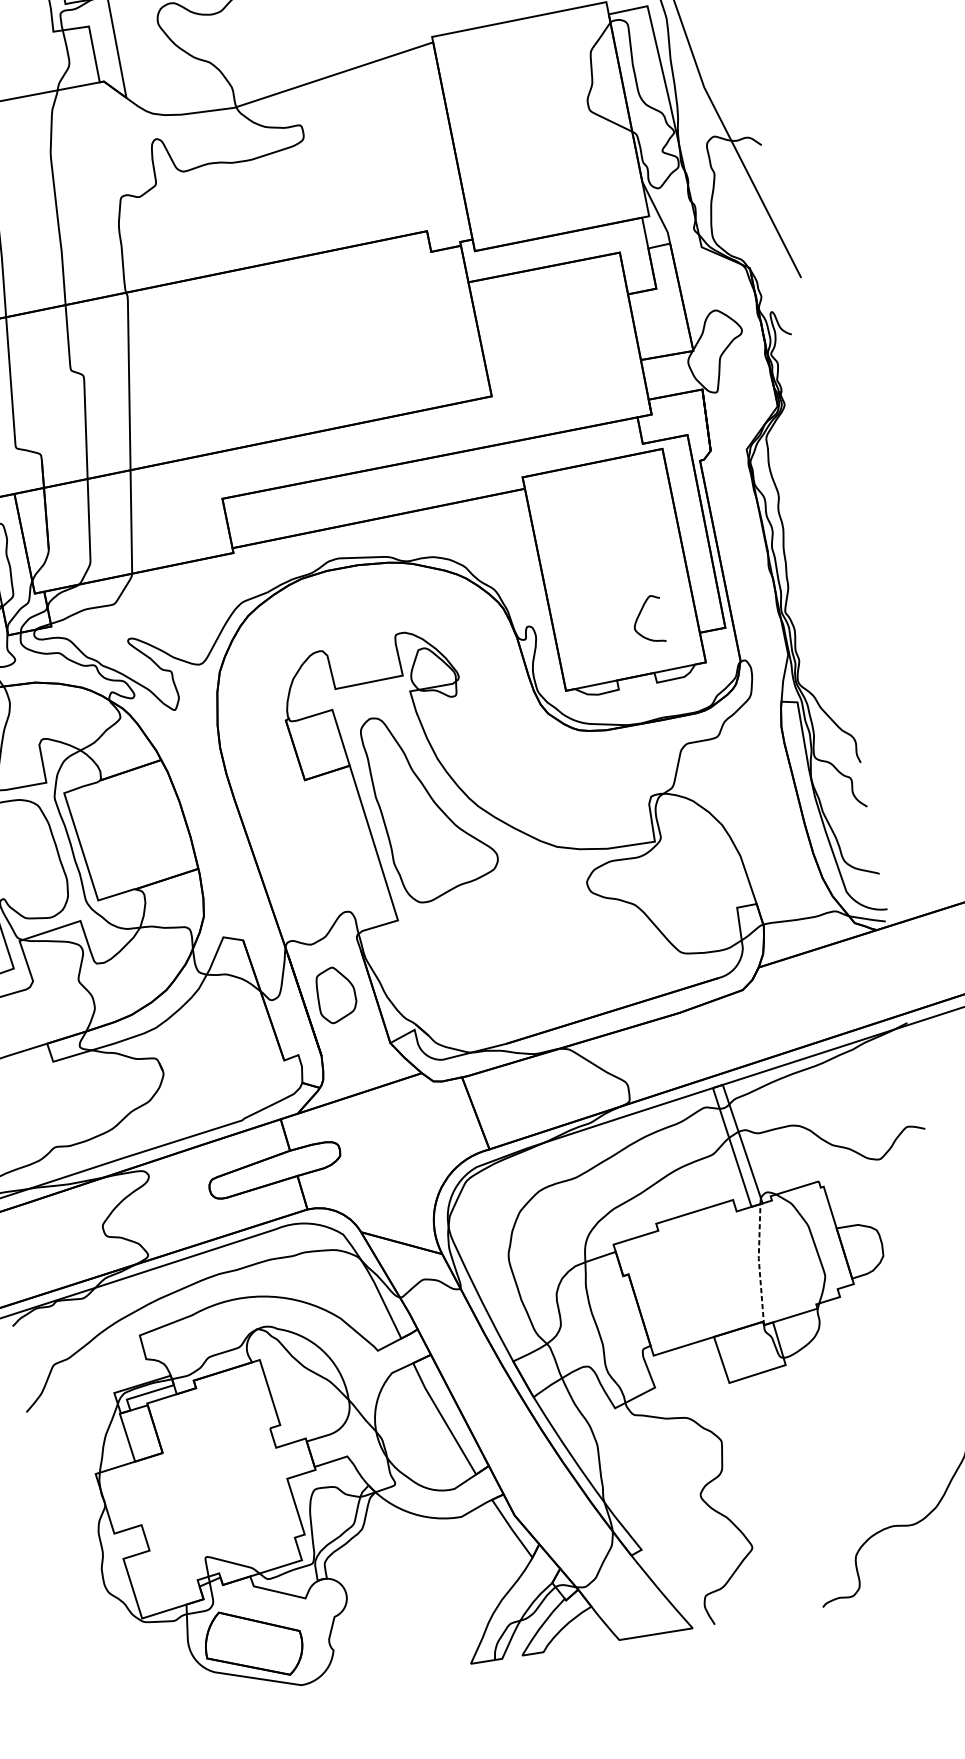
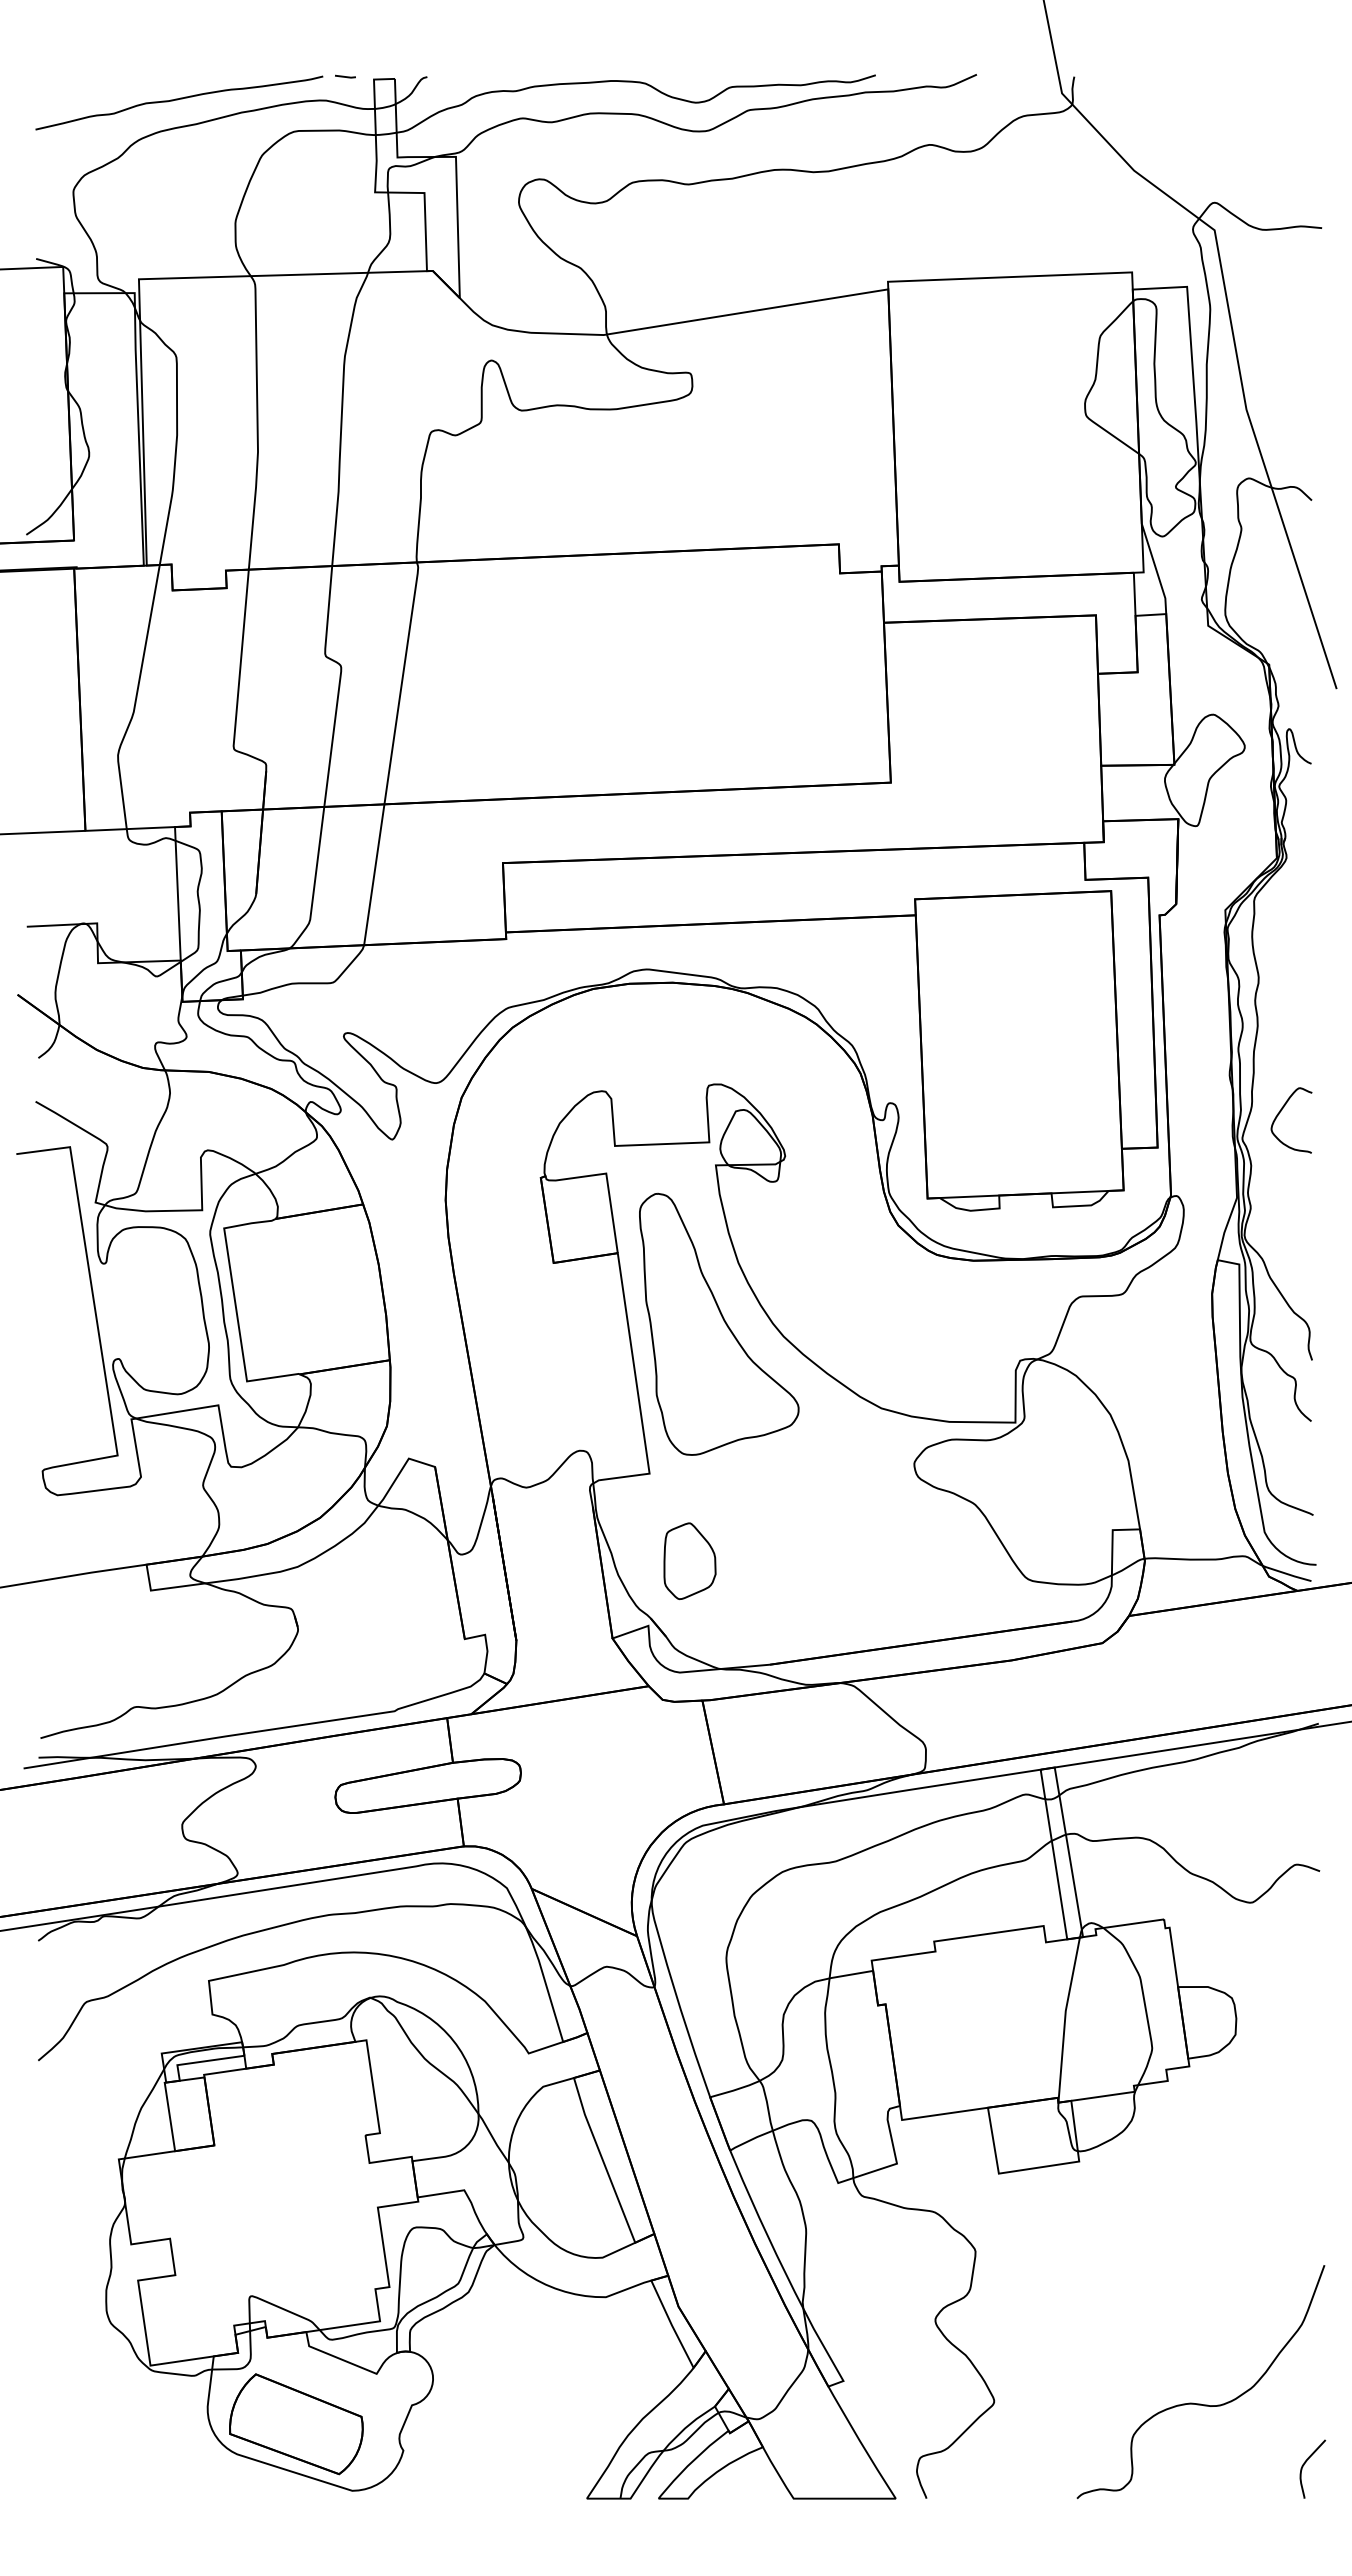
curve: (638, 617) -> (1279, 1114), moved
part: (336, 994) -> (689, 1560), moved
line: (759, 1263) -> (1065, 2018), dashed -> solid

